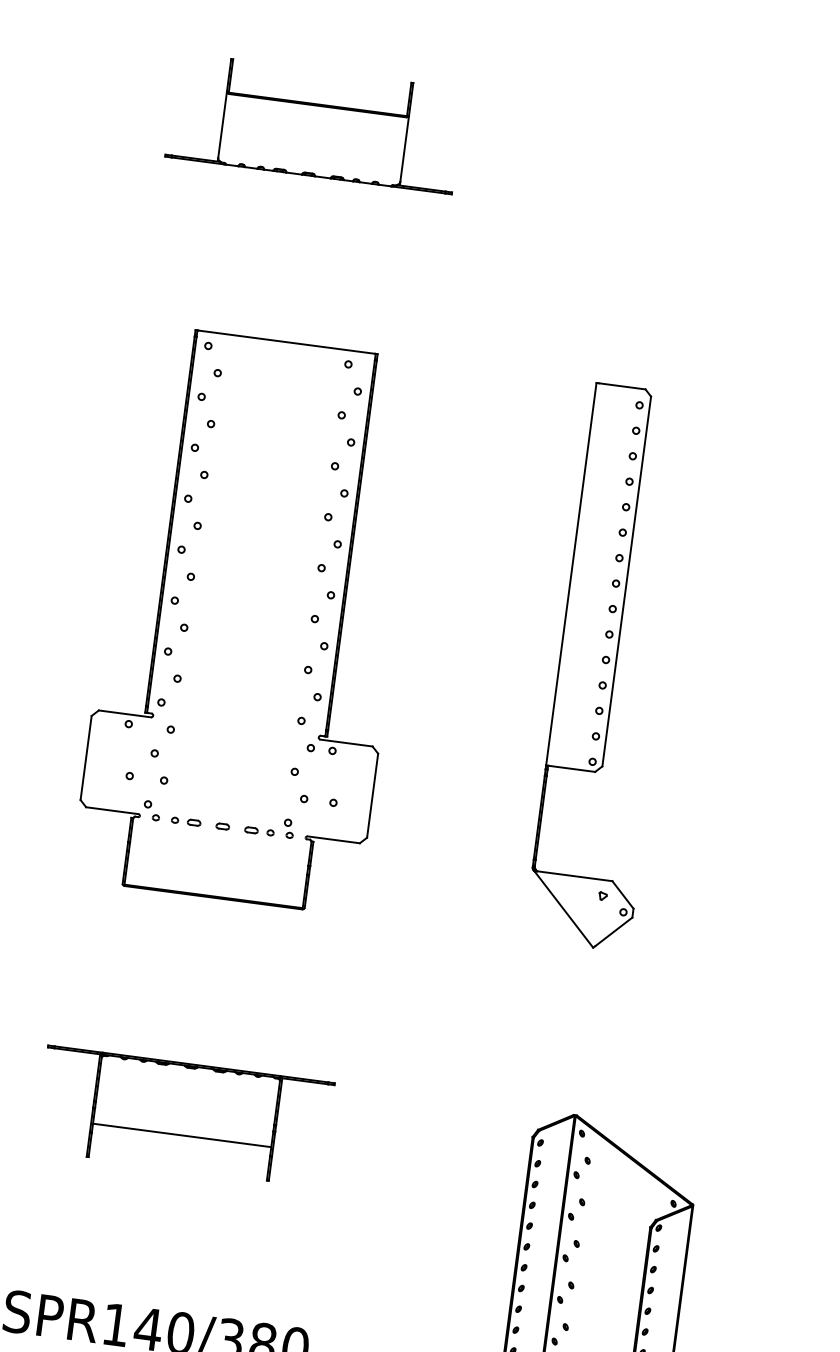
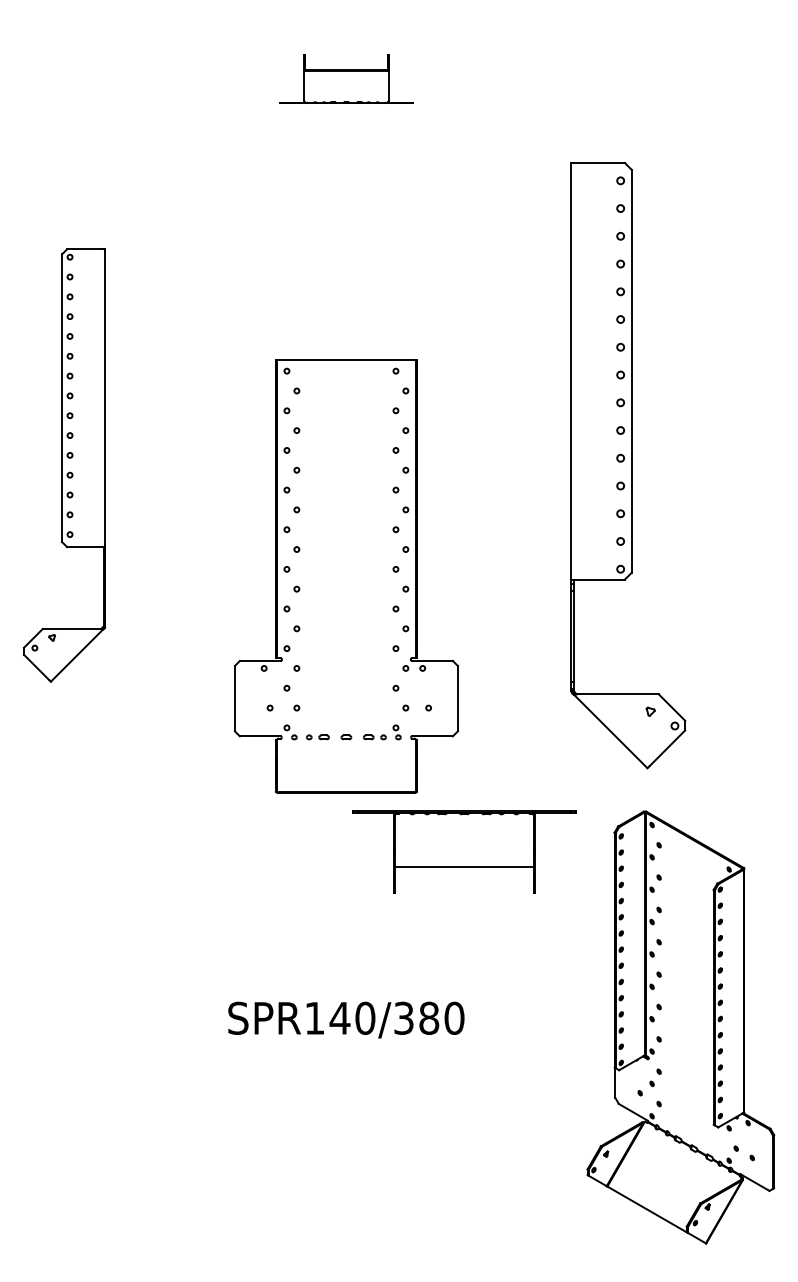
part: (315, 122) -> (346, 78), size x0.6
part: (248, 619) -> (345, 576), moved
part: (611, 667) -> (627, 465), size x1.4
part: (184, 1115) -> (464, 851), moved

